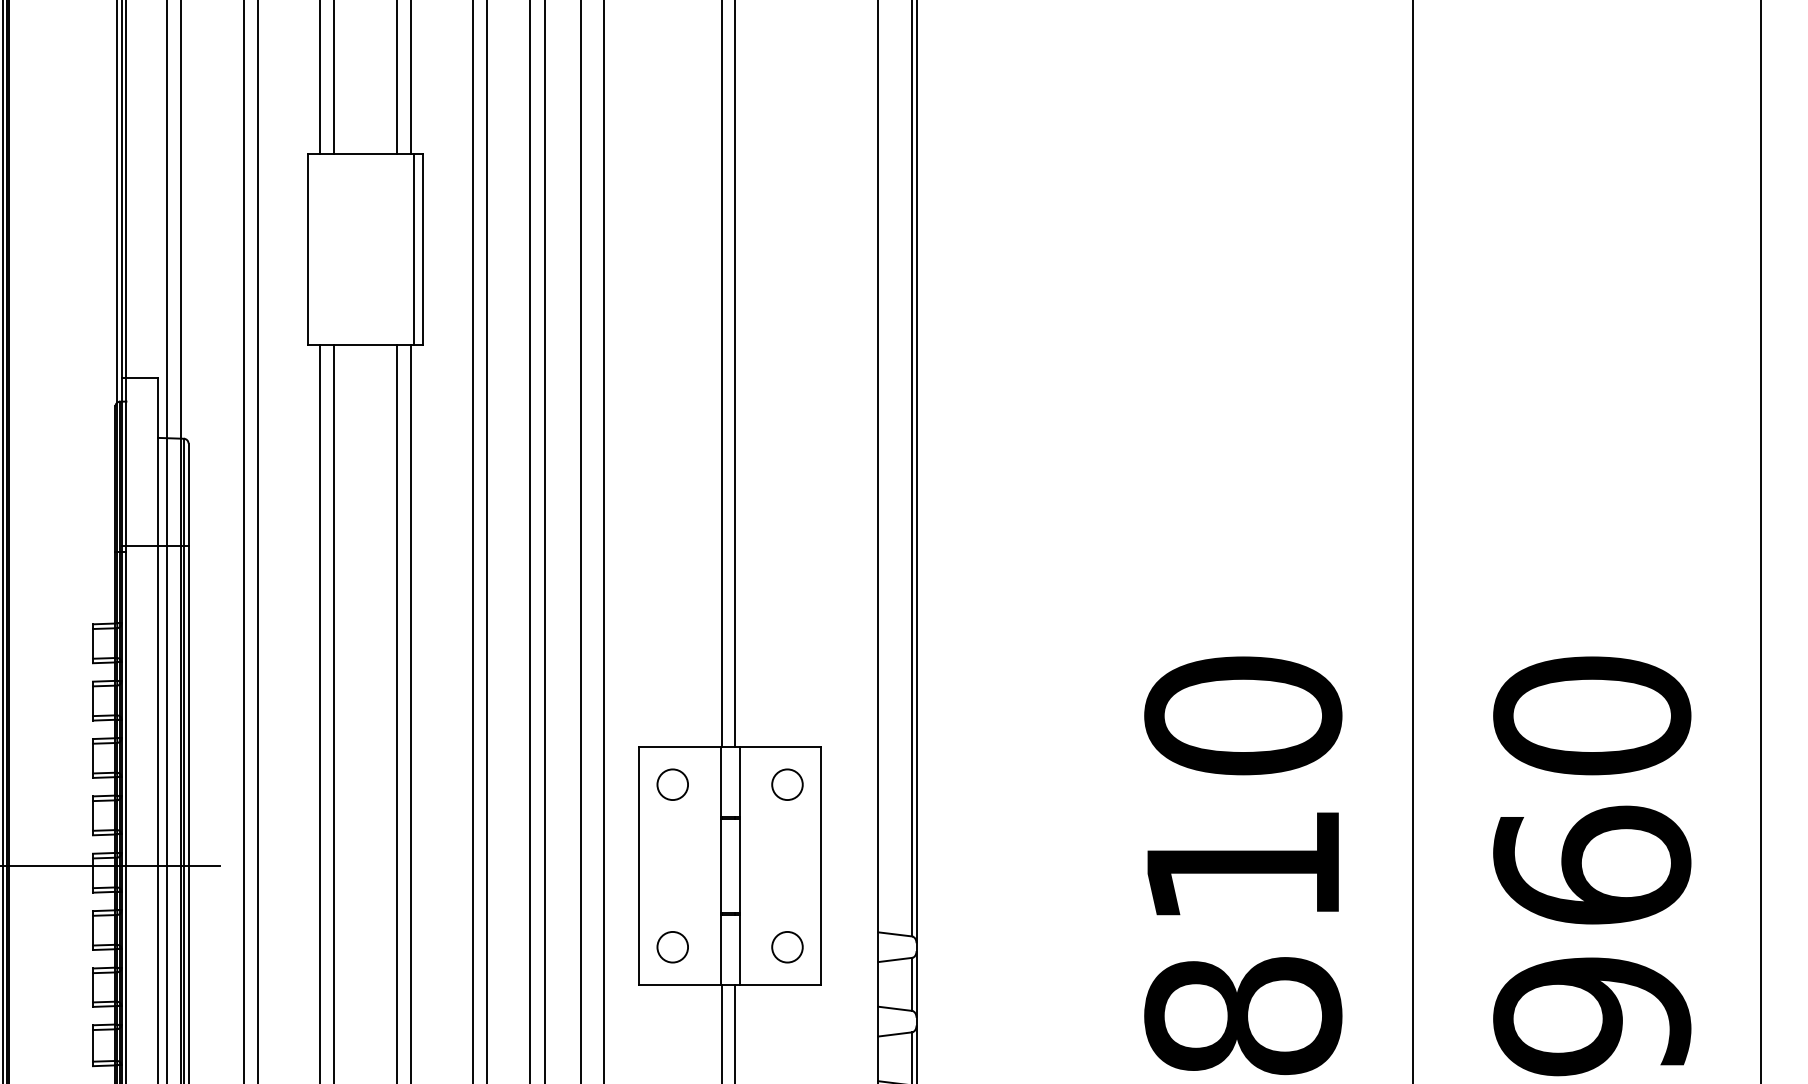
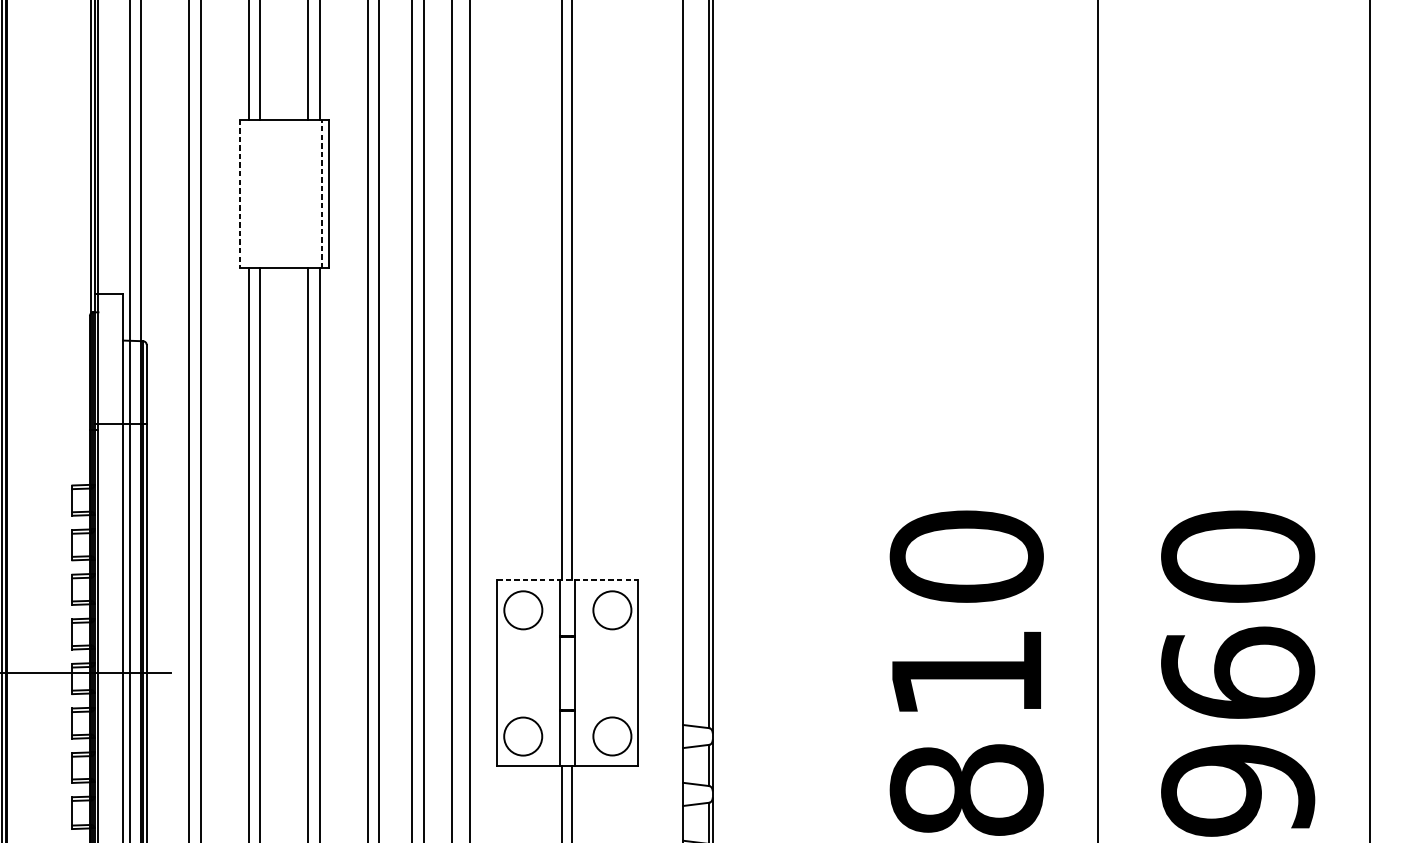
line: (308, 249) -> (239, 194), solid -> dashed
line: (414, 249) -> (322, 194), solid -> dashed
line: (730, 746) -> (568, 580), solid -> dashed
circle: (672, 784) -> (523, 610), size x1.6
circle: (787, 784) -> (612, 610), size x1.6
circle: (672, 946) -> (523, 735), size x1.6
circle: (787, 947) -> (612, 736), size x1.6

